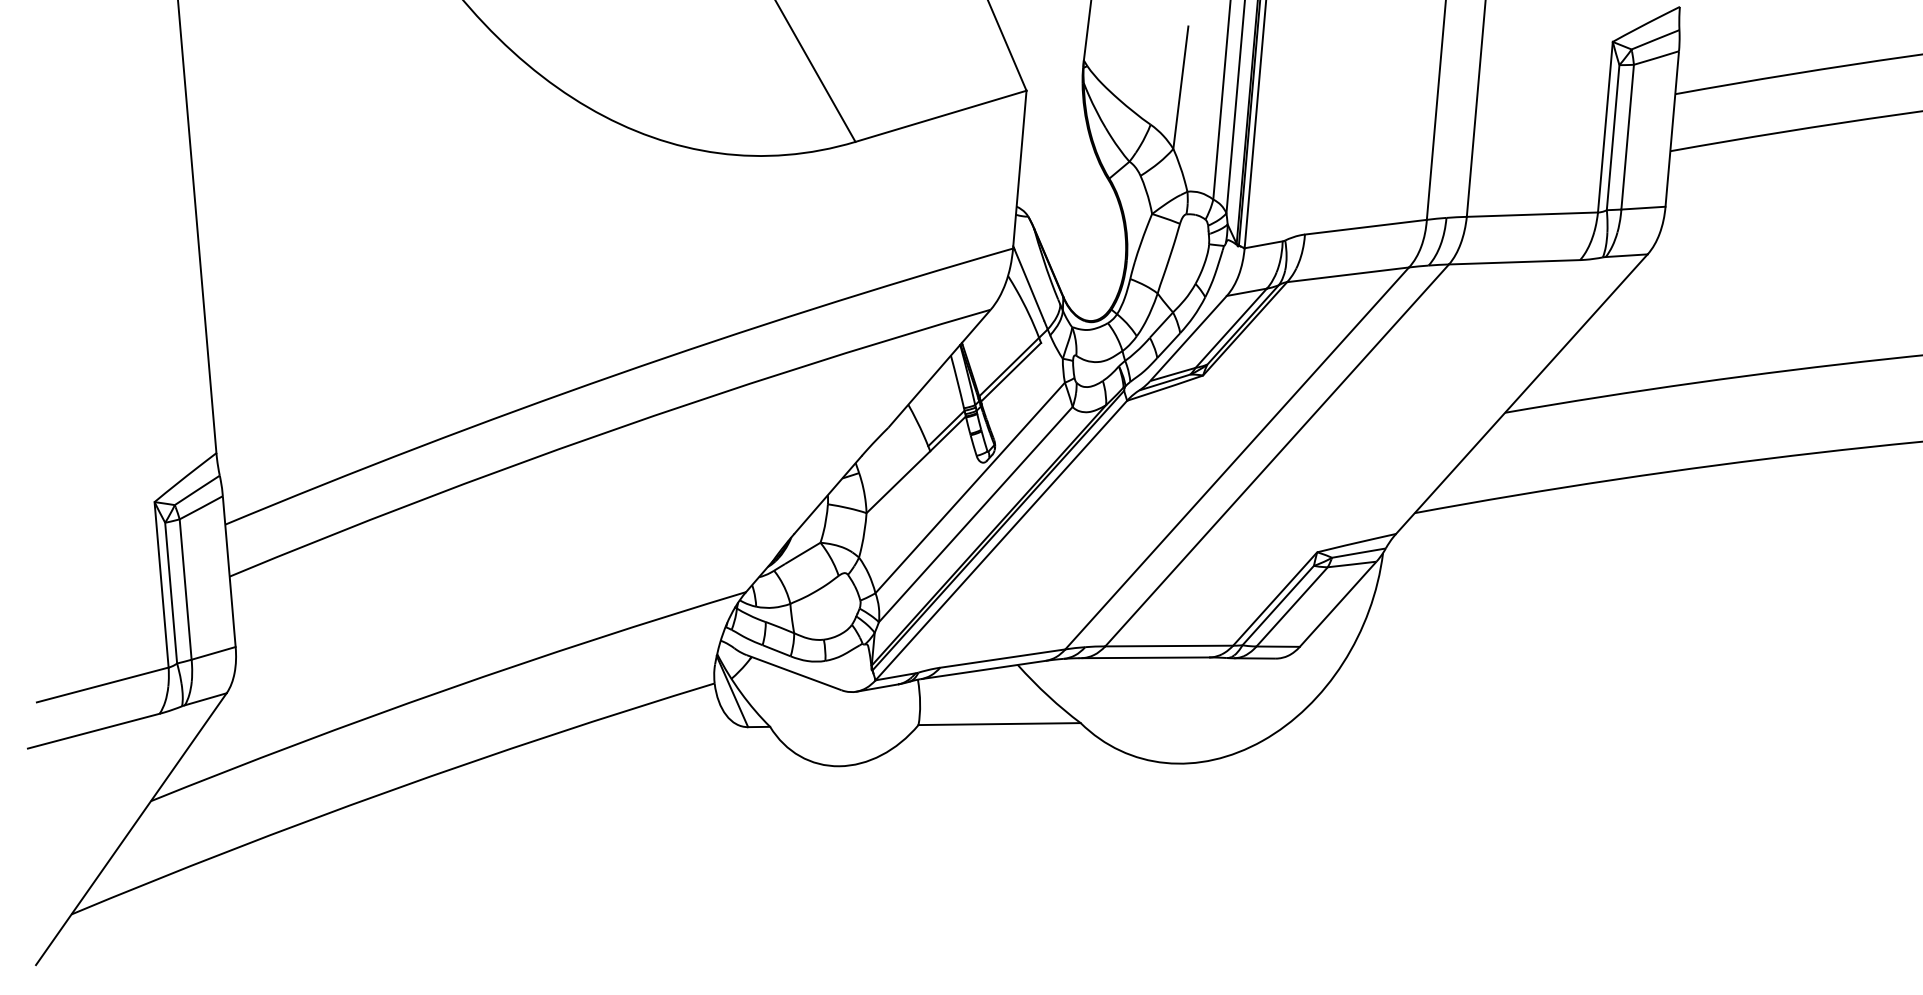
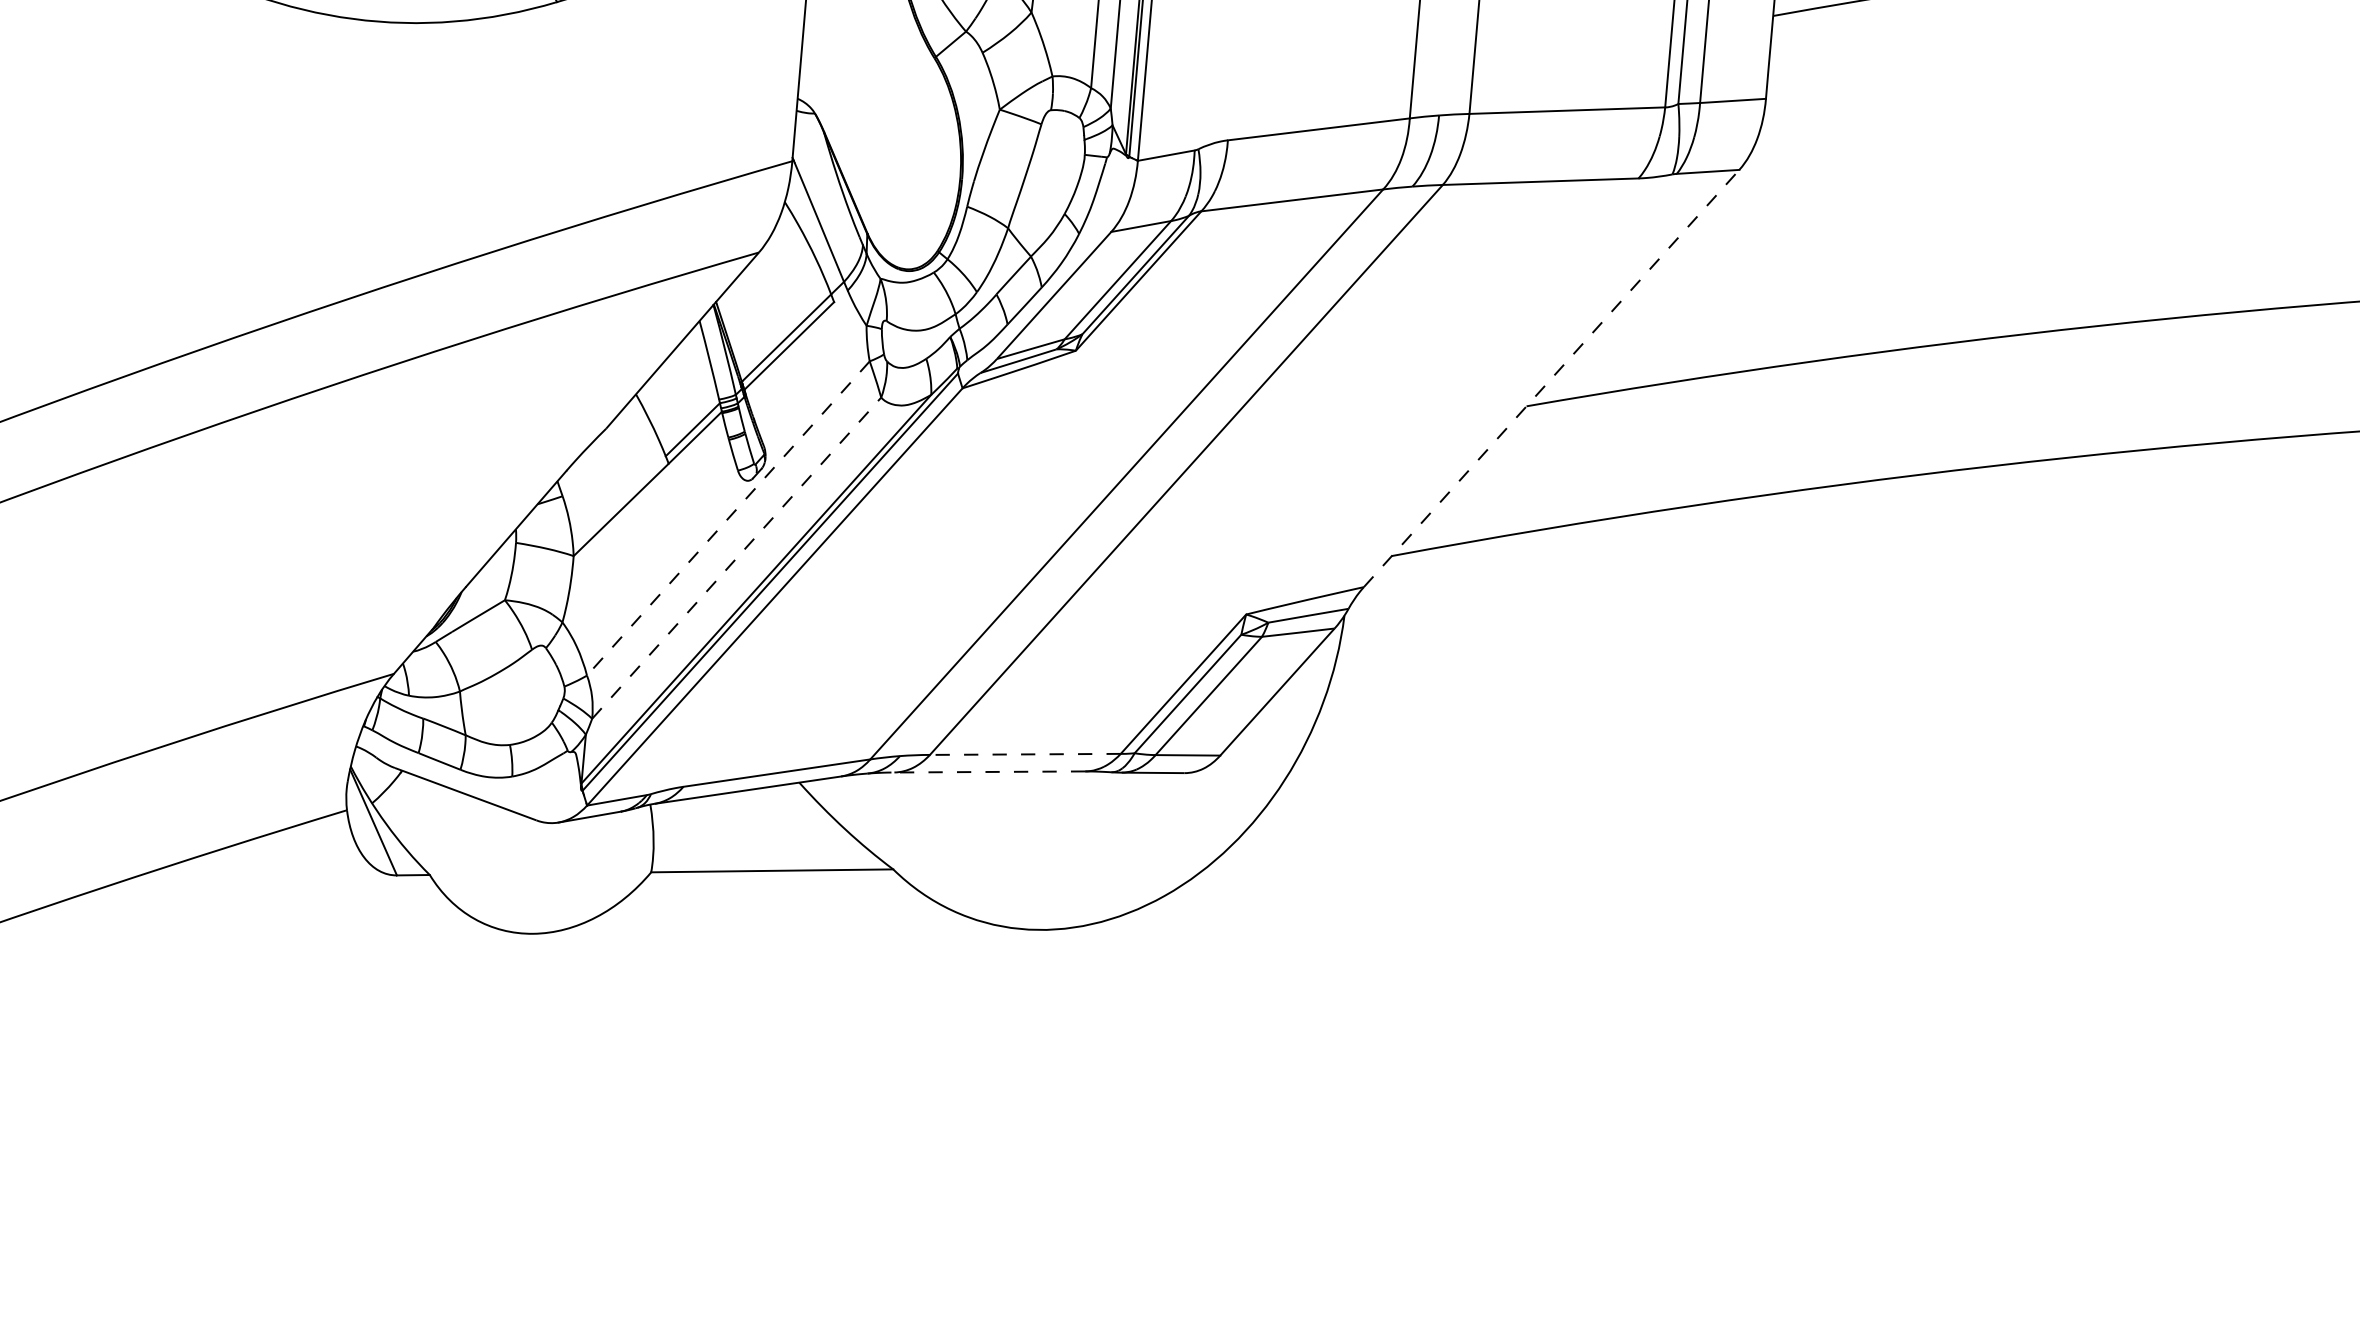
line: (1522, 393) -> (1552, 377), solid -> dashed
line: (970, 487) -> (728, 517), solid -> dashed
line: (975, 514) -> (736, 558), solid -> dashed
line: (1169, 646) -> (1025, 755), solid -> dashed
line: (1144, 657) -> (988, 771), solid -> dashed

